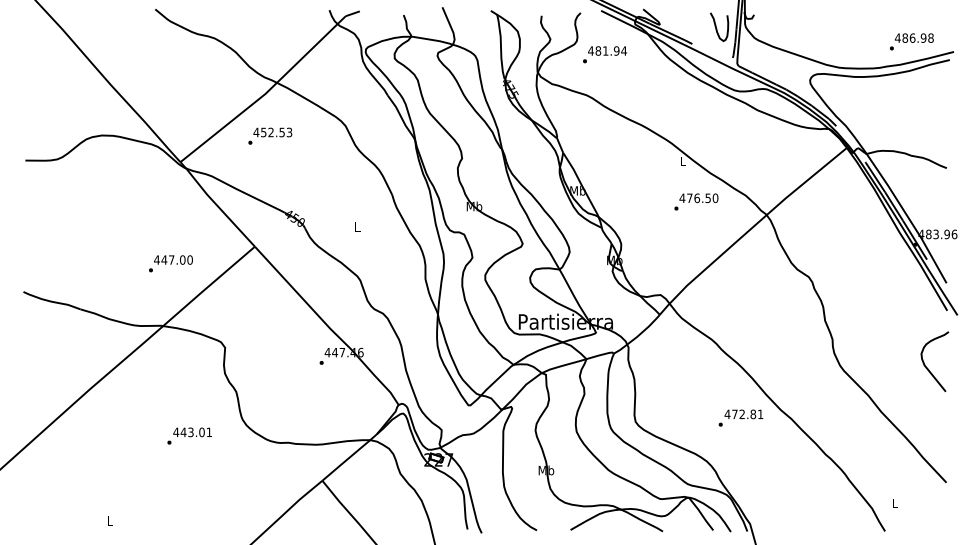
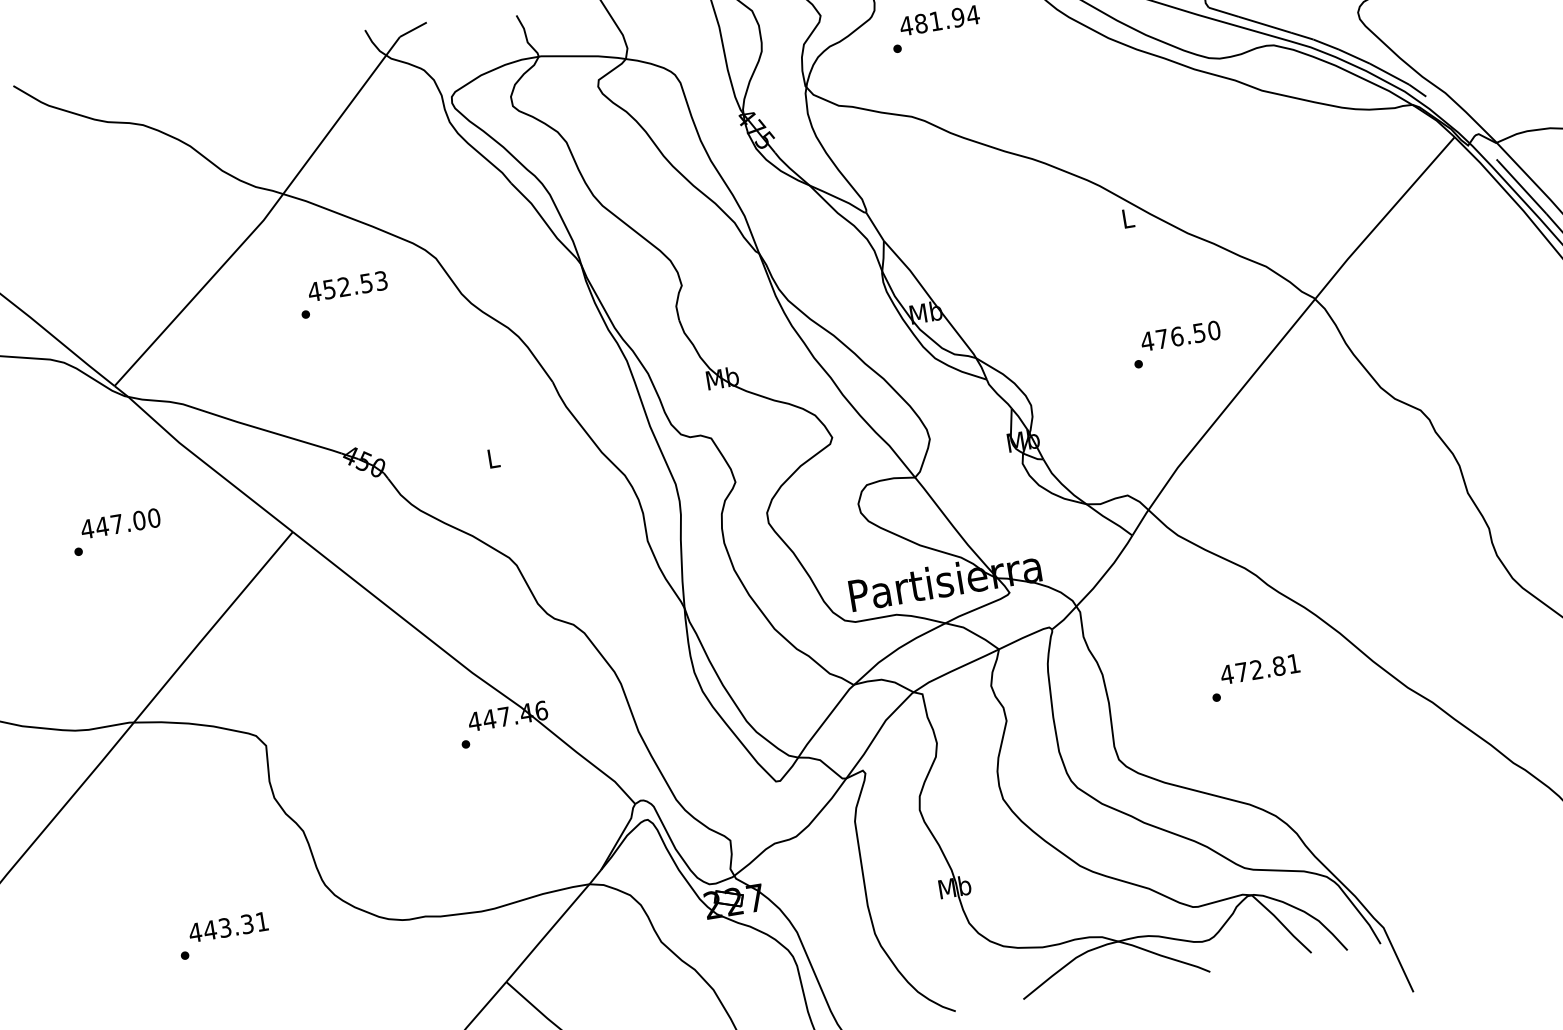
text: (270, 135) -> (344, 293), moved
text: (696, 201) -> (1176, 343), moved
text: (170, 263) -> (115, 531), moved
text: (740, 417) -> (1254, 676), moved
text: (201, 432) -> (246, 924), 443.01 -> 443.31

